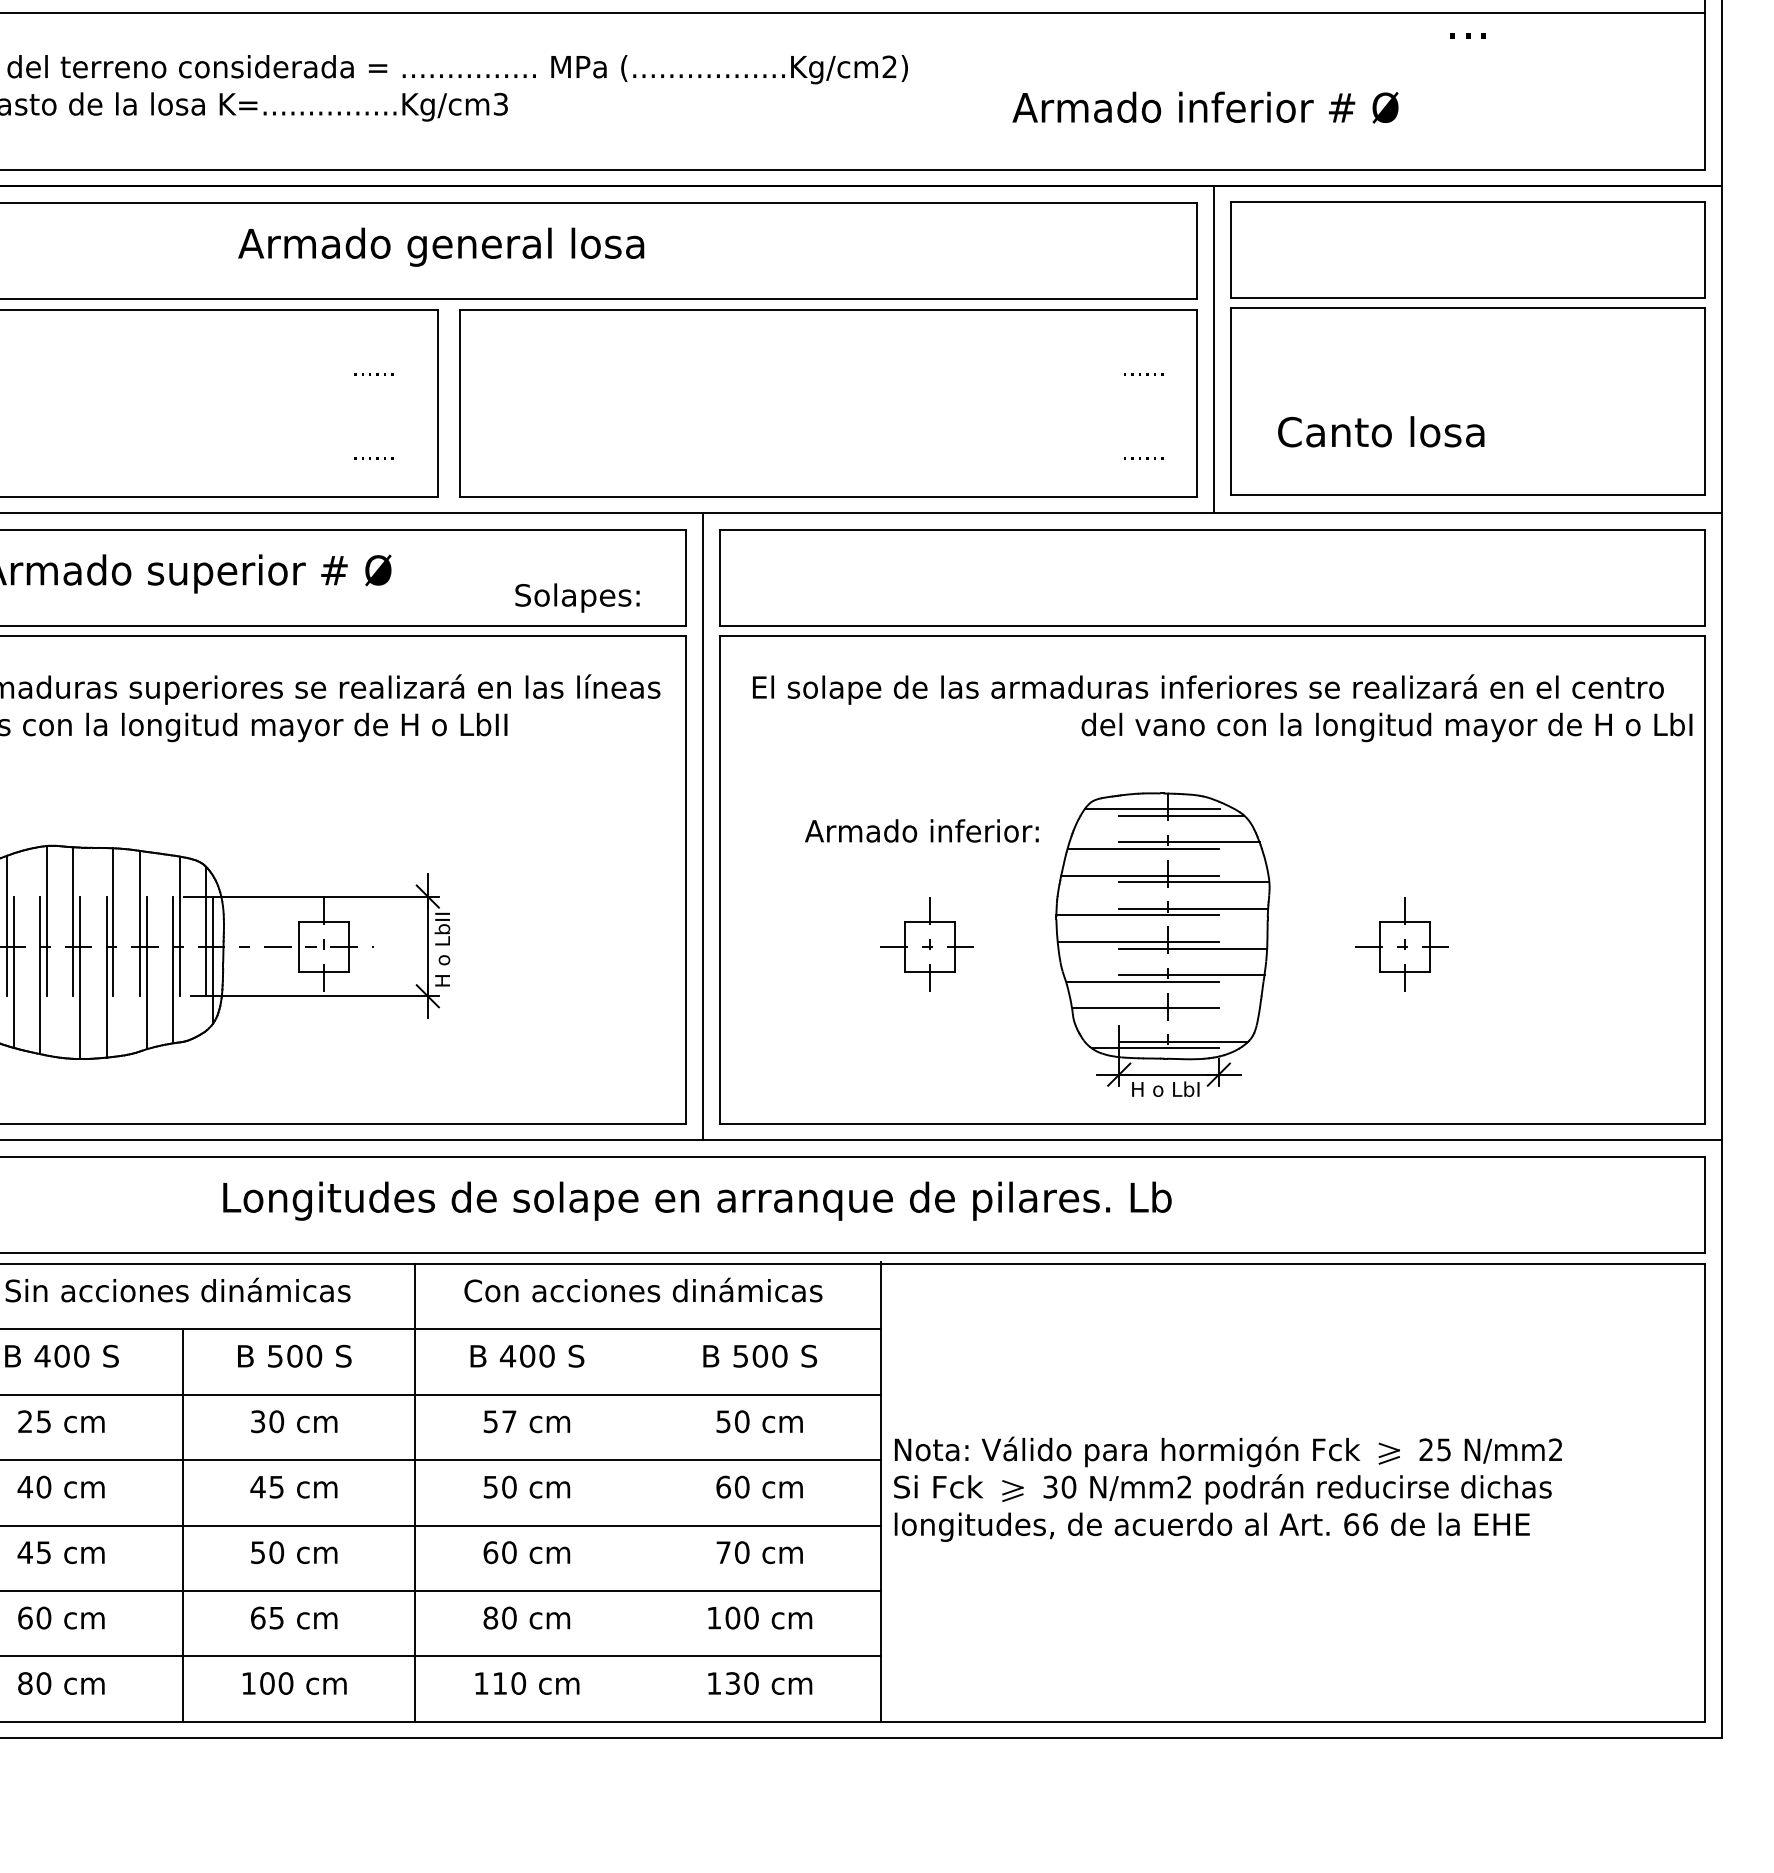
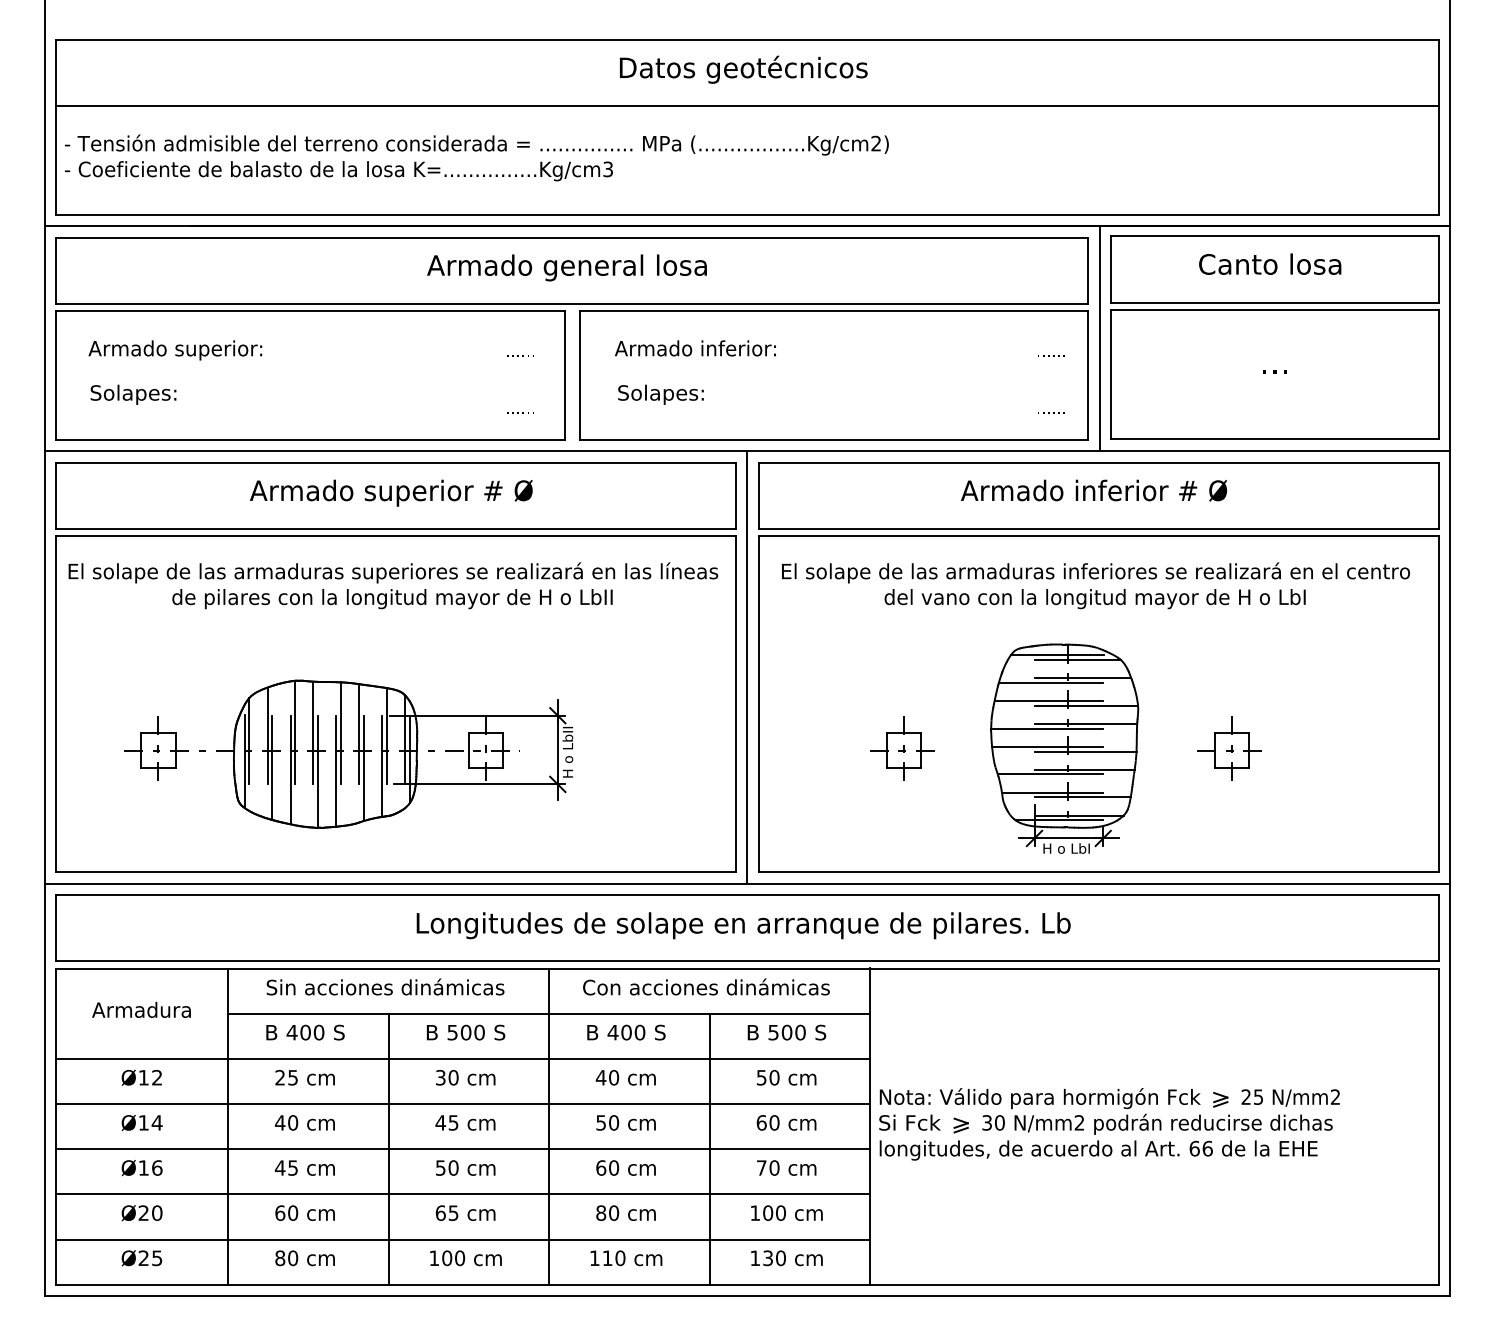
text: (1467, 34) -> (1274, 371), moved
text: (1204, 107) -> (1093, 490), moved
text: (1381, 430) -> (1270, 263), moved
text: (576, 597) -> (660, 394), moved
text: (1386, 728) -> (1094, 599), moved
text: (921, 831) -> (695, 348), moved
line: (1188, 1015) -> (1082, 797), added
text: (499, 1421) -> (607, 1077), 57 -> 40
line: (647, 1524) -> (709, 1148), added

